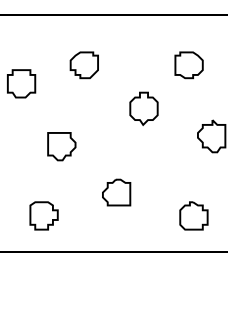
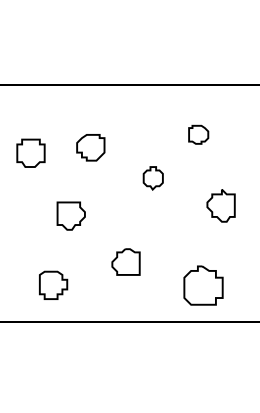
part: (84, 65) -> (90, 147), moved
part: (189, 65) -> (198, 134), size x0.7
part: (143, 109) -> (152, 178), size x0.7
part: (193, 215) -> (202, 284), size x1.4

